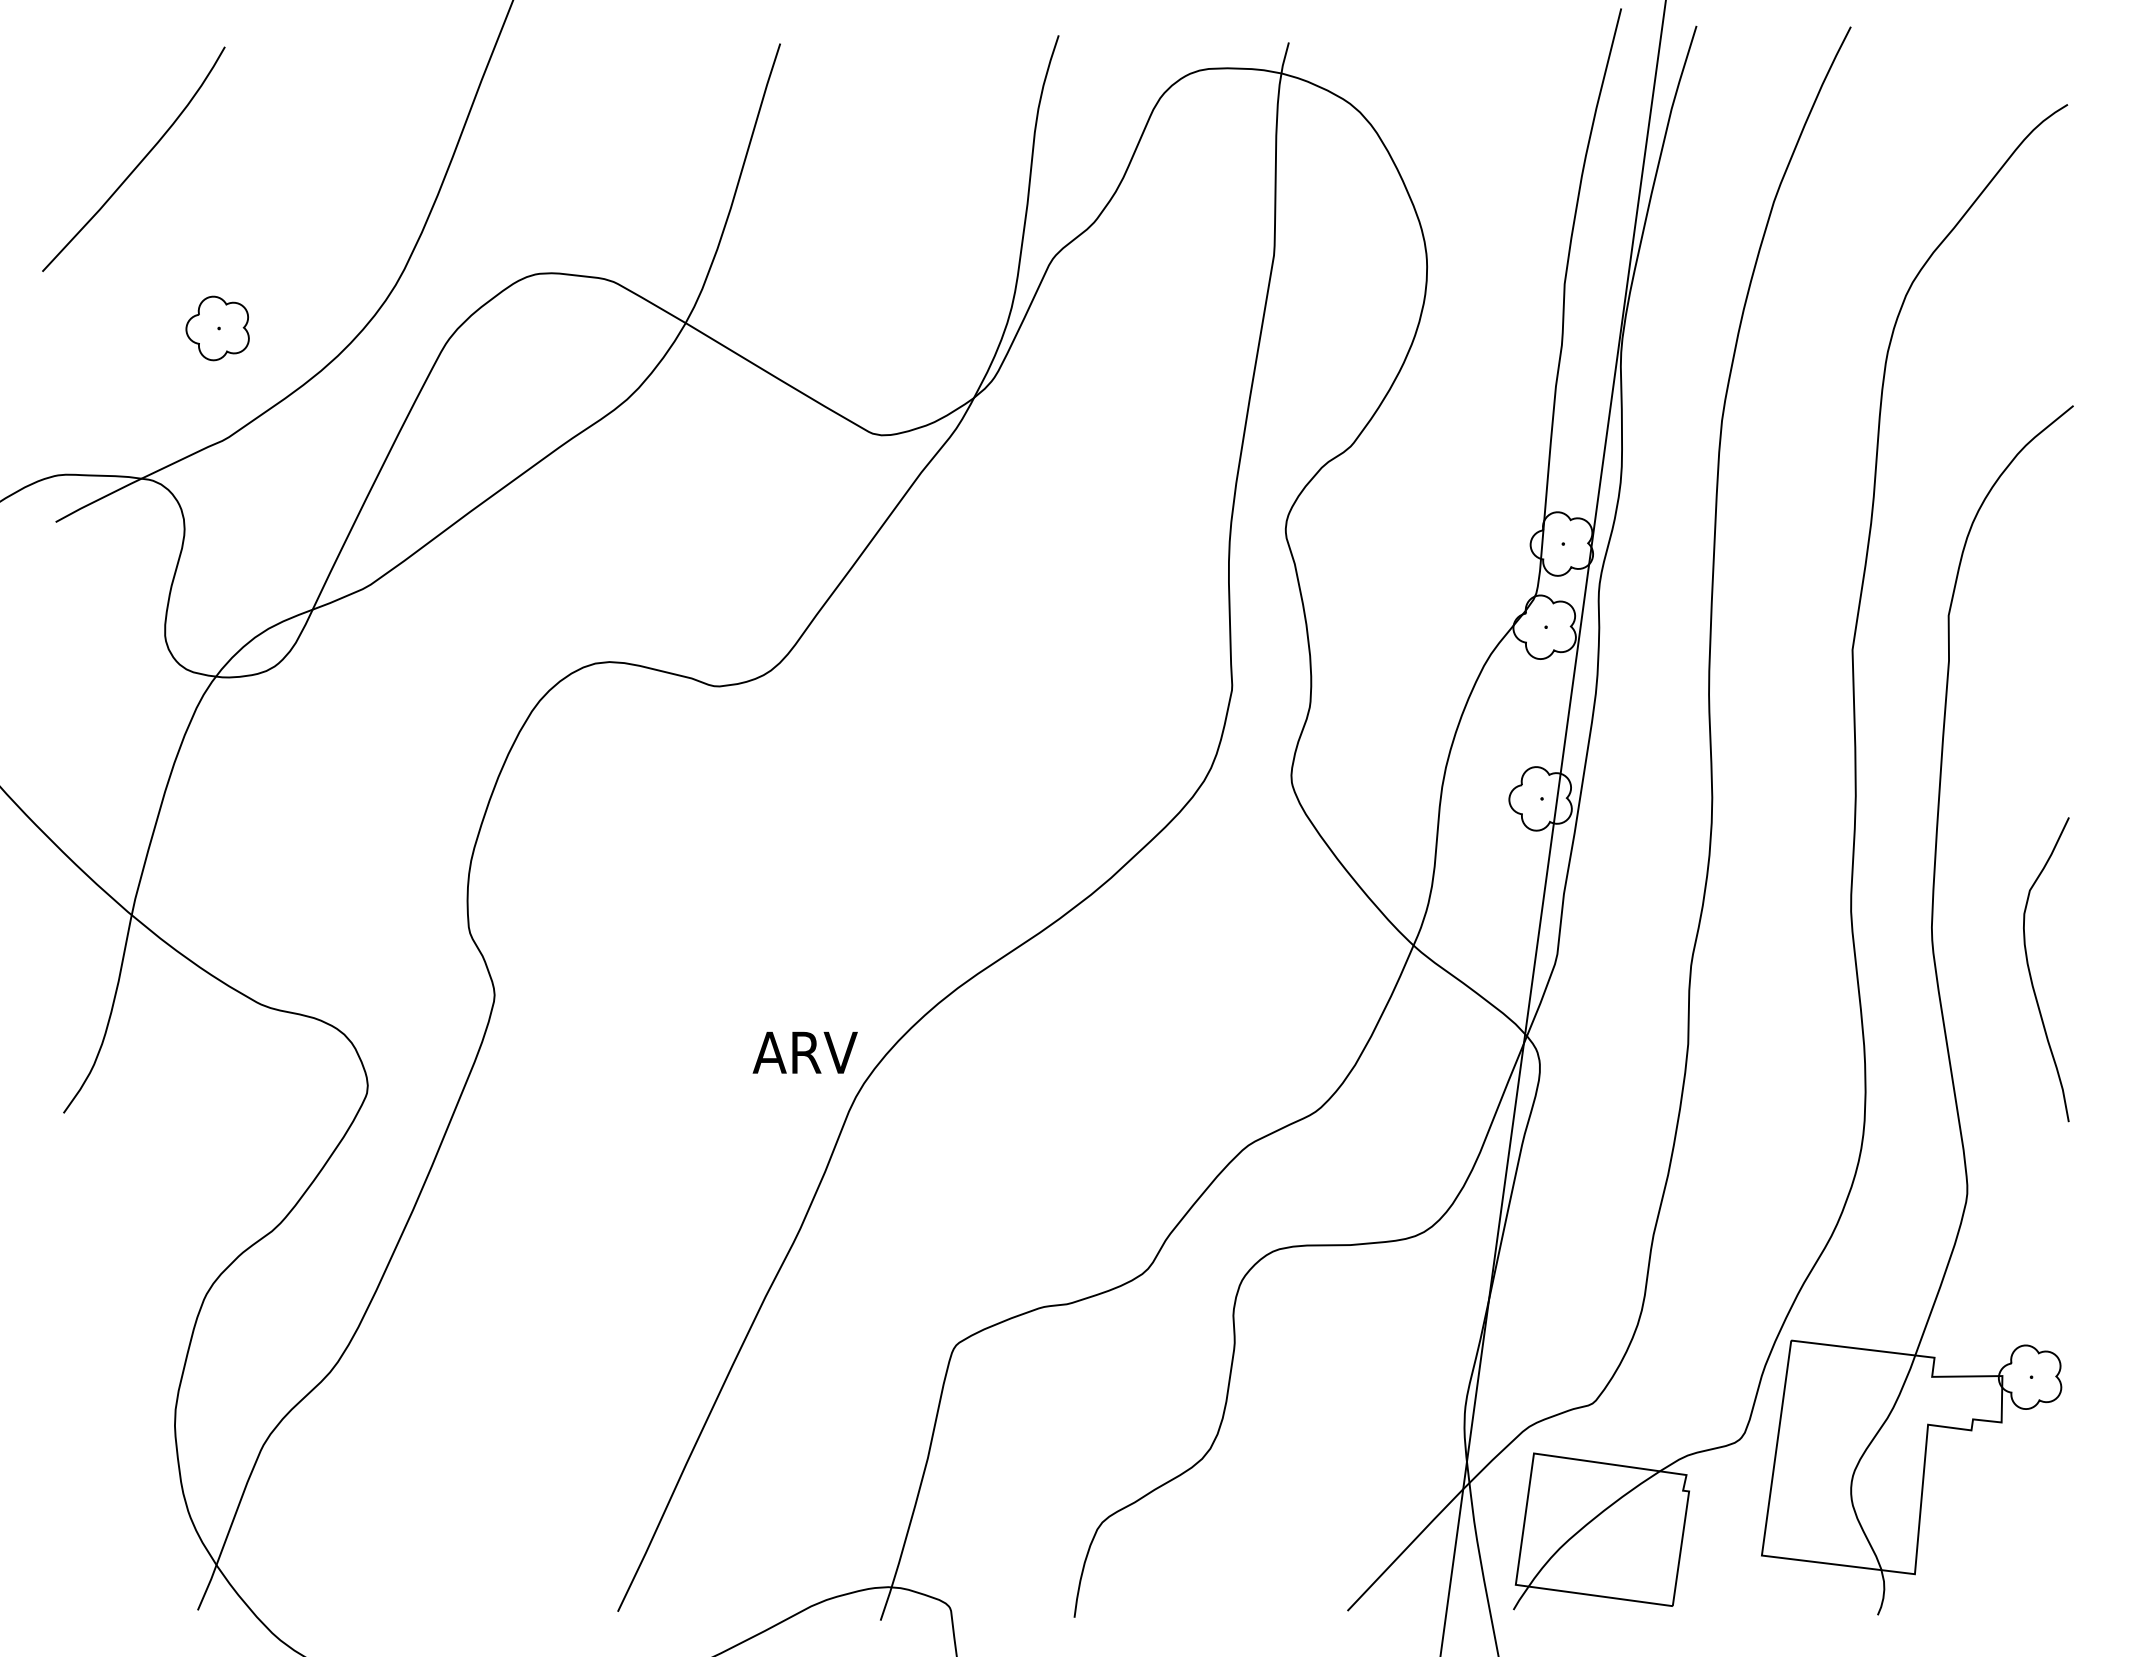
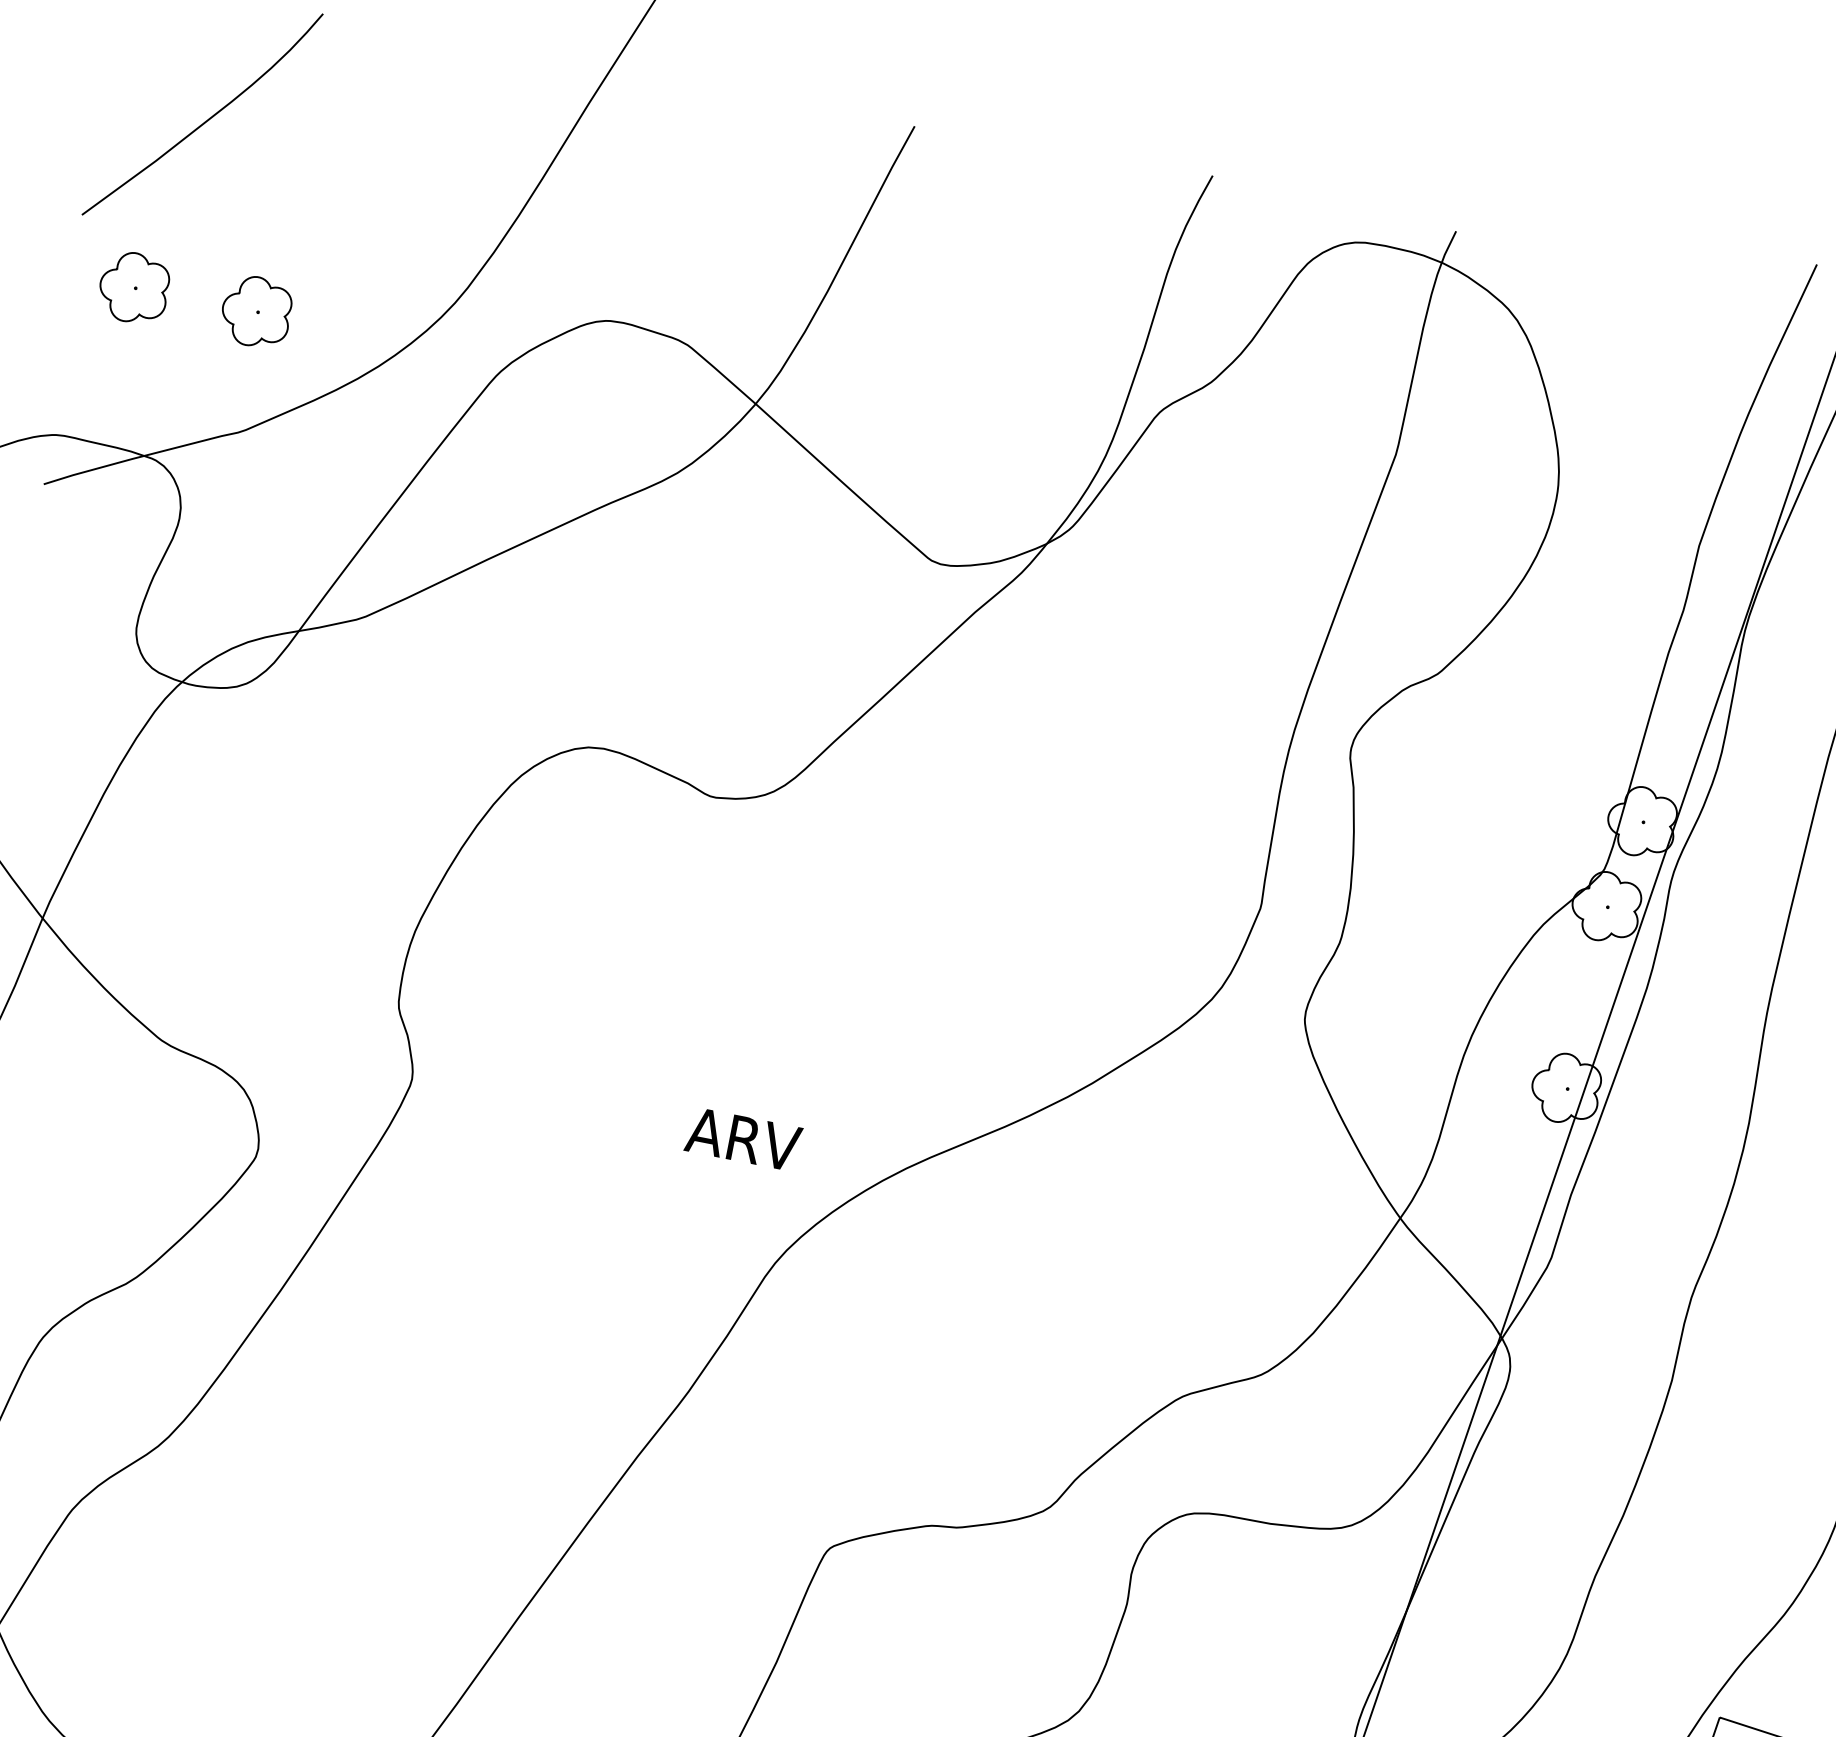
part: (102, 328) -> (133, 287), added
text: (804, 1052) -> (742, 1138), moved

